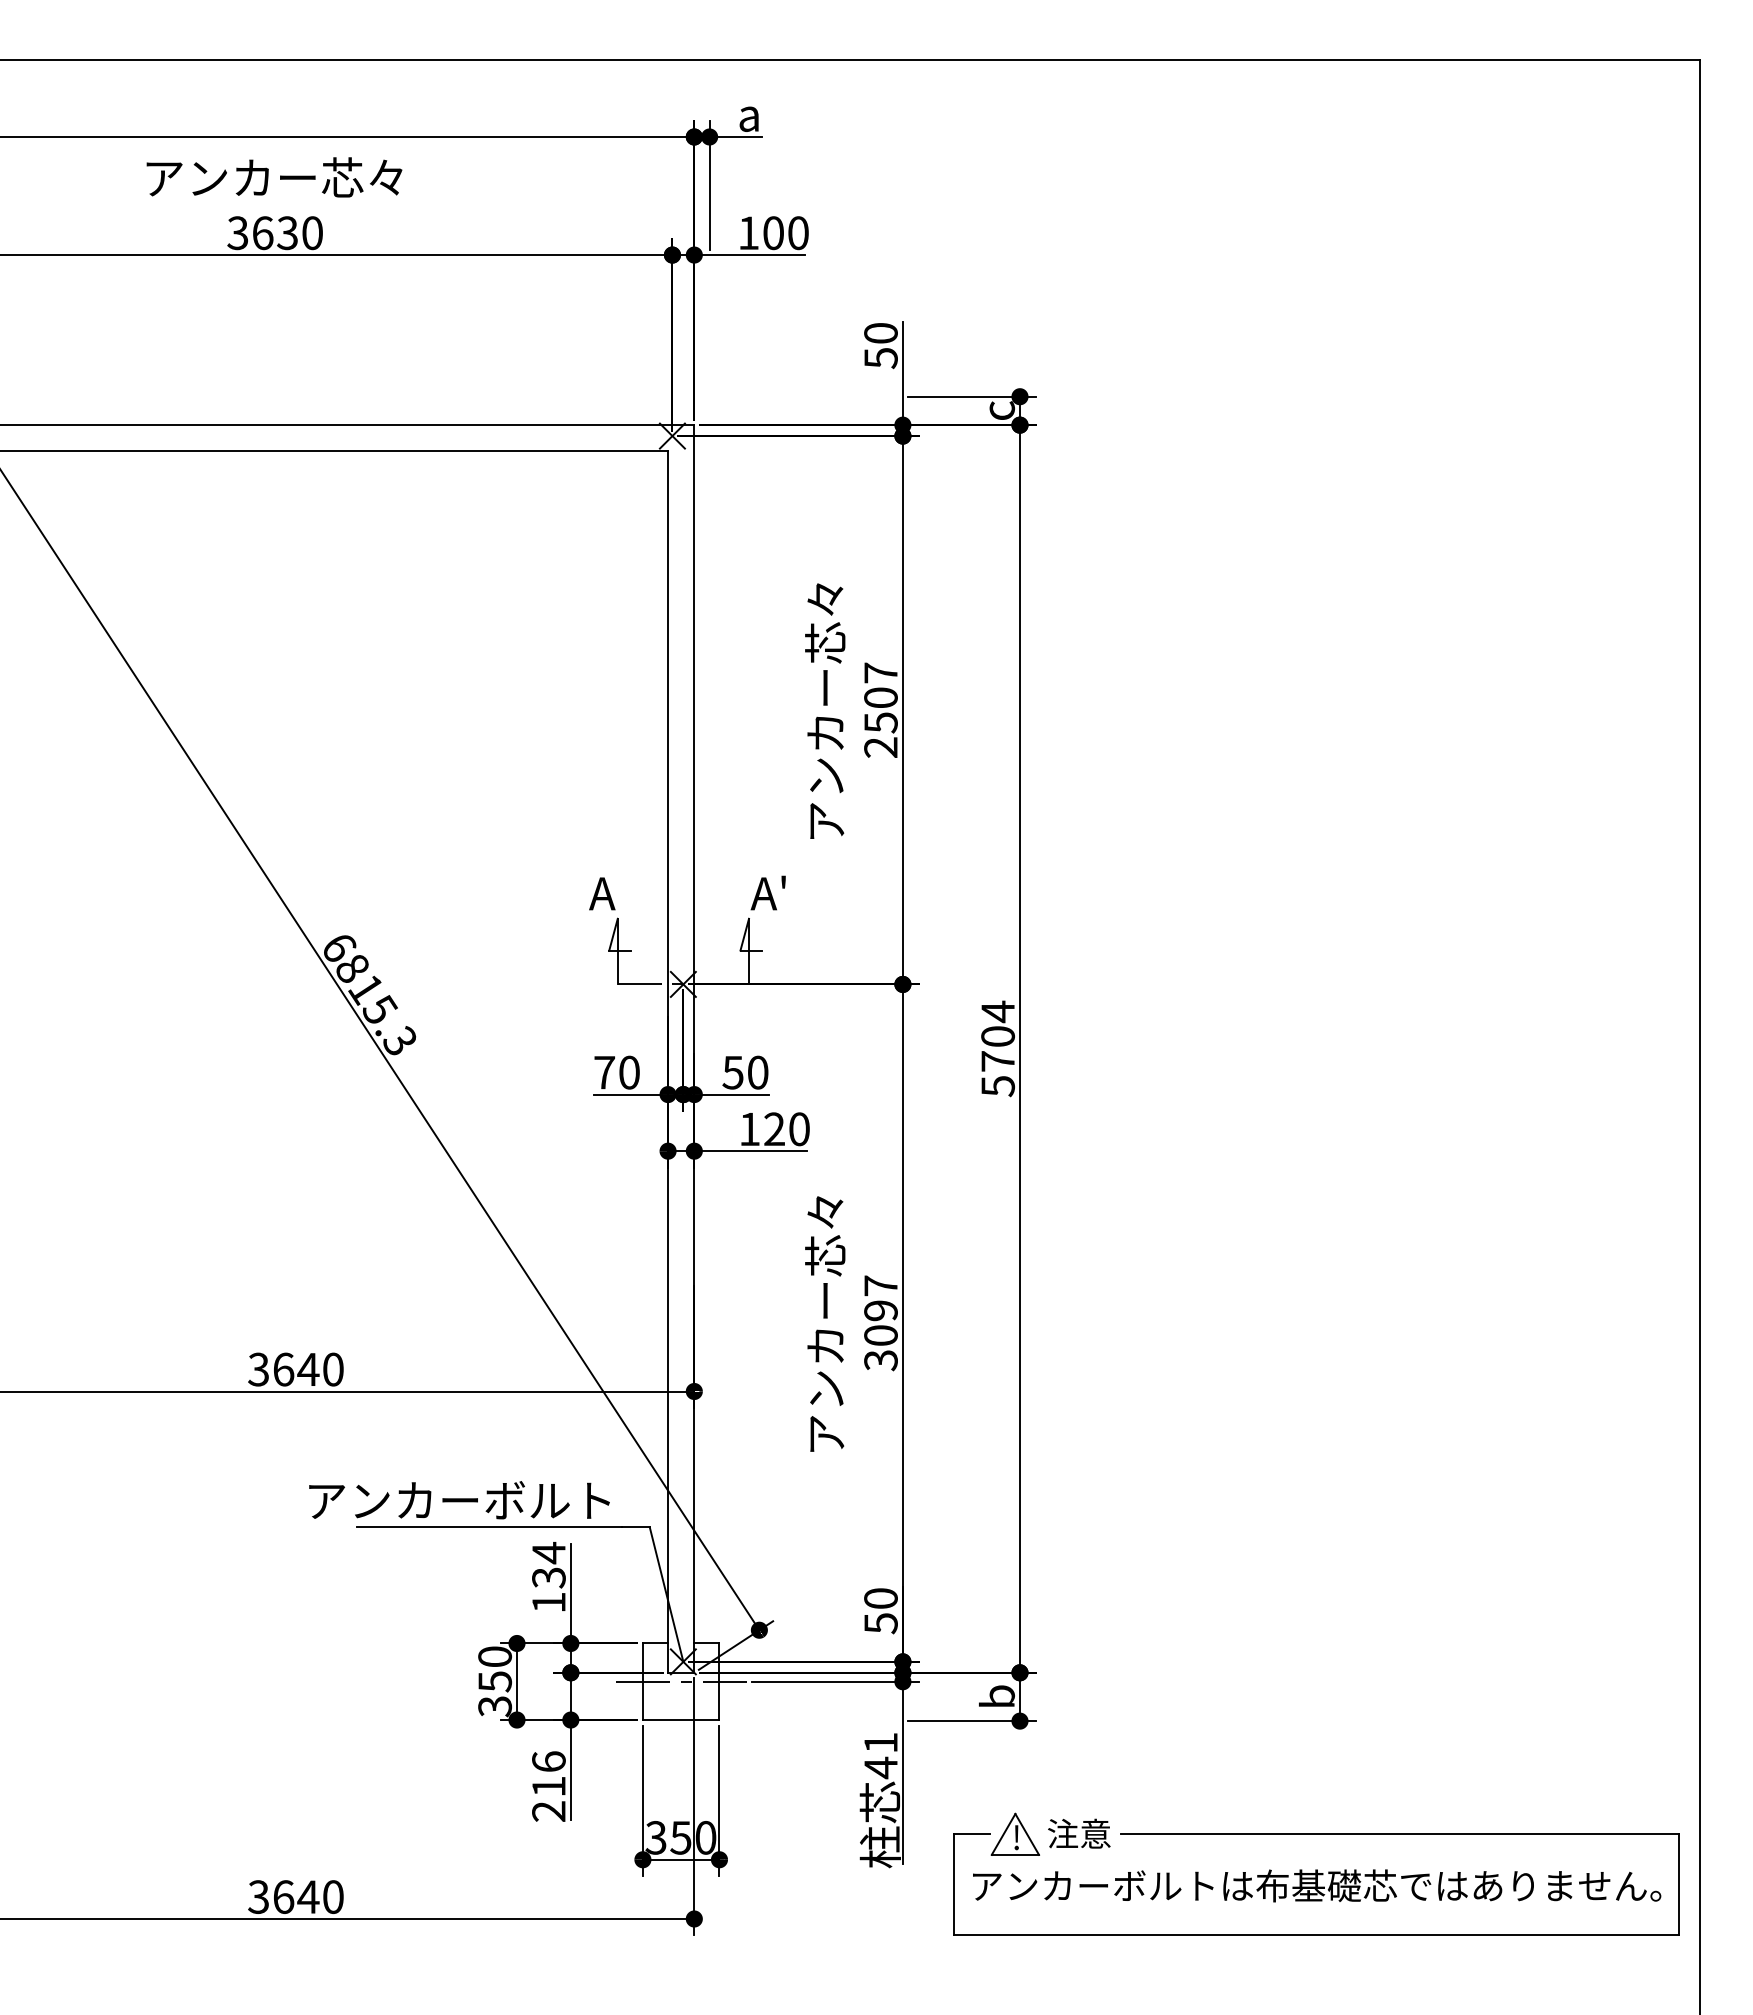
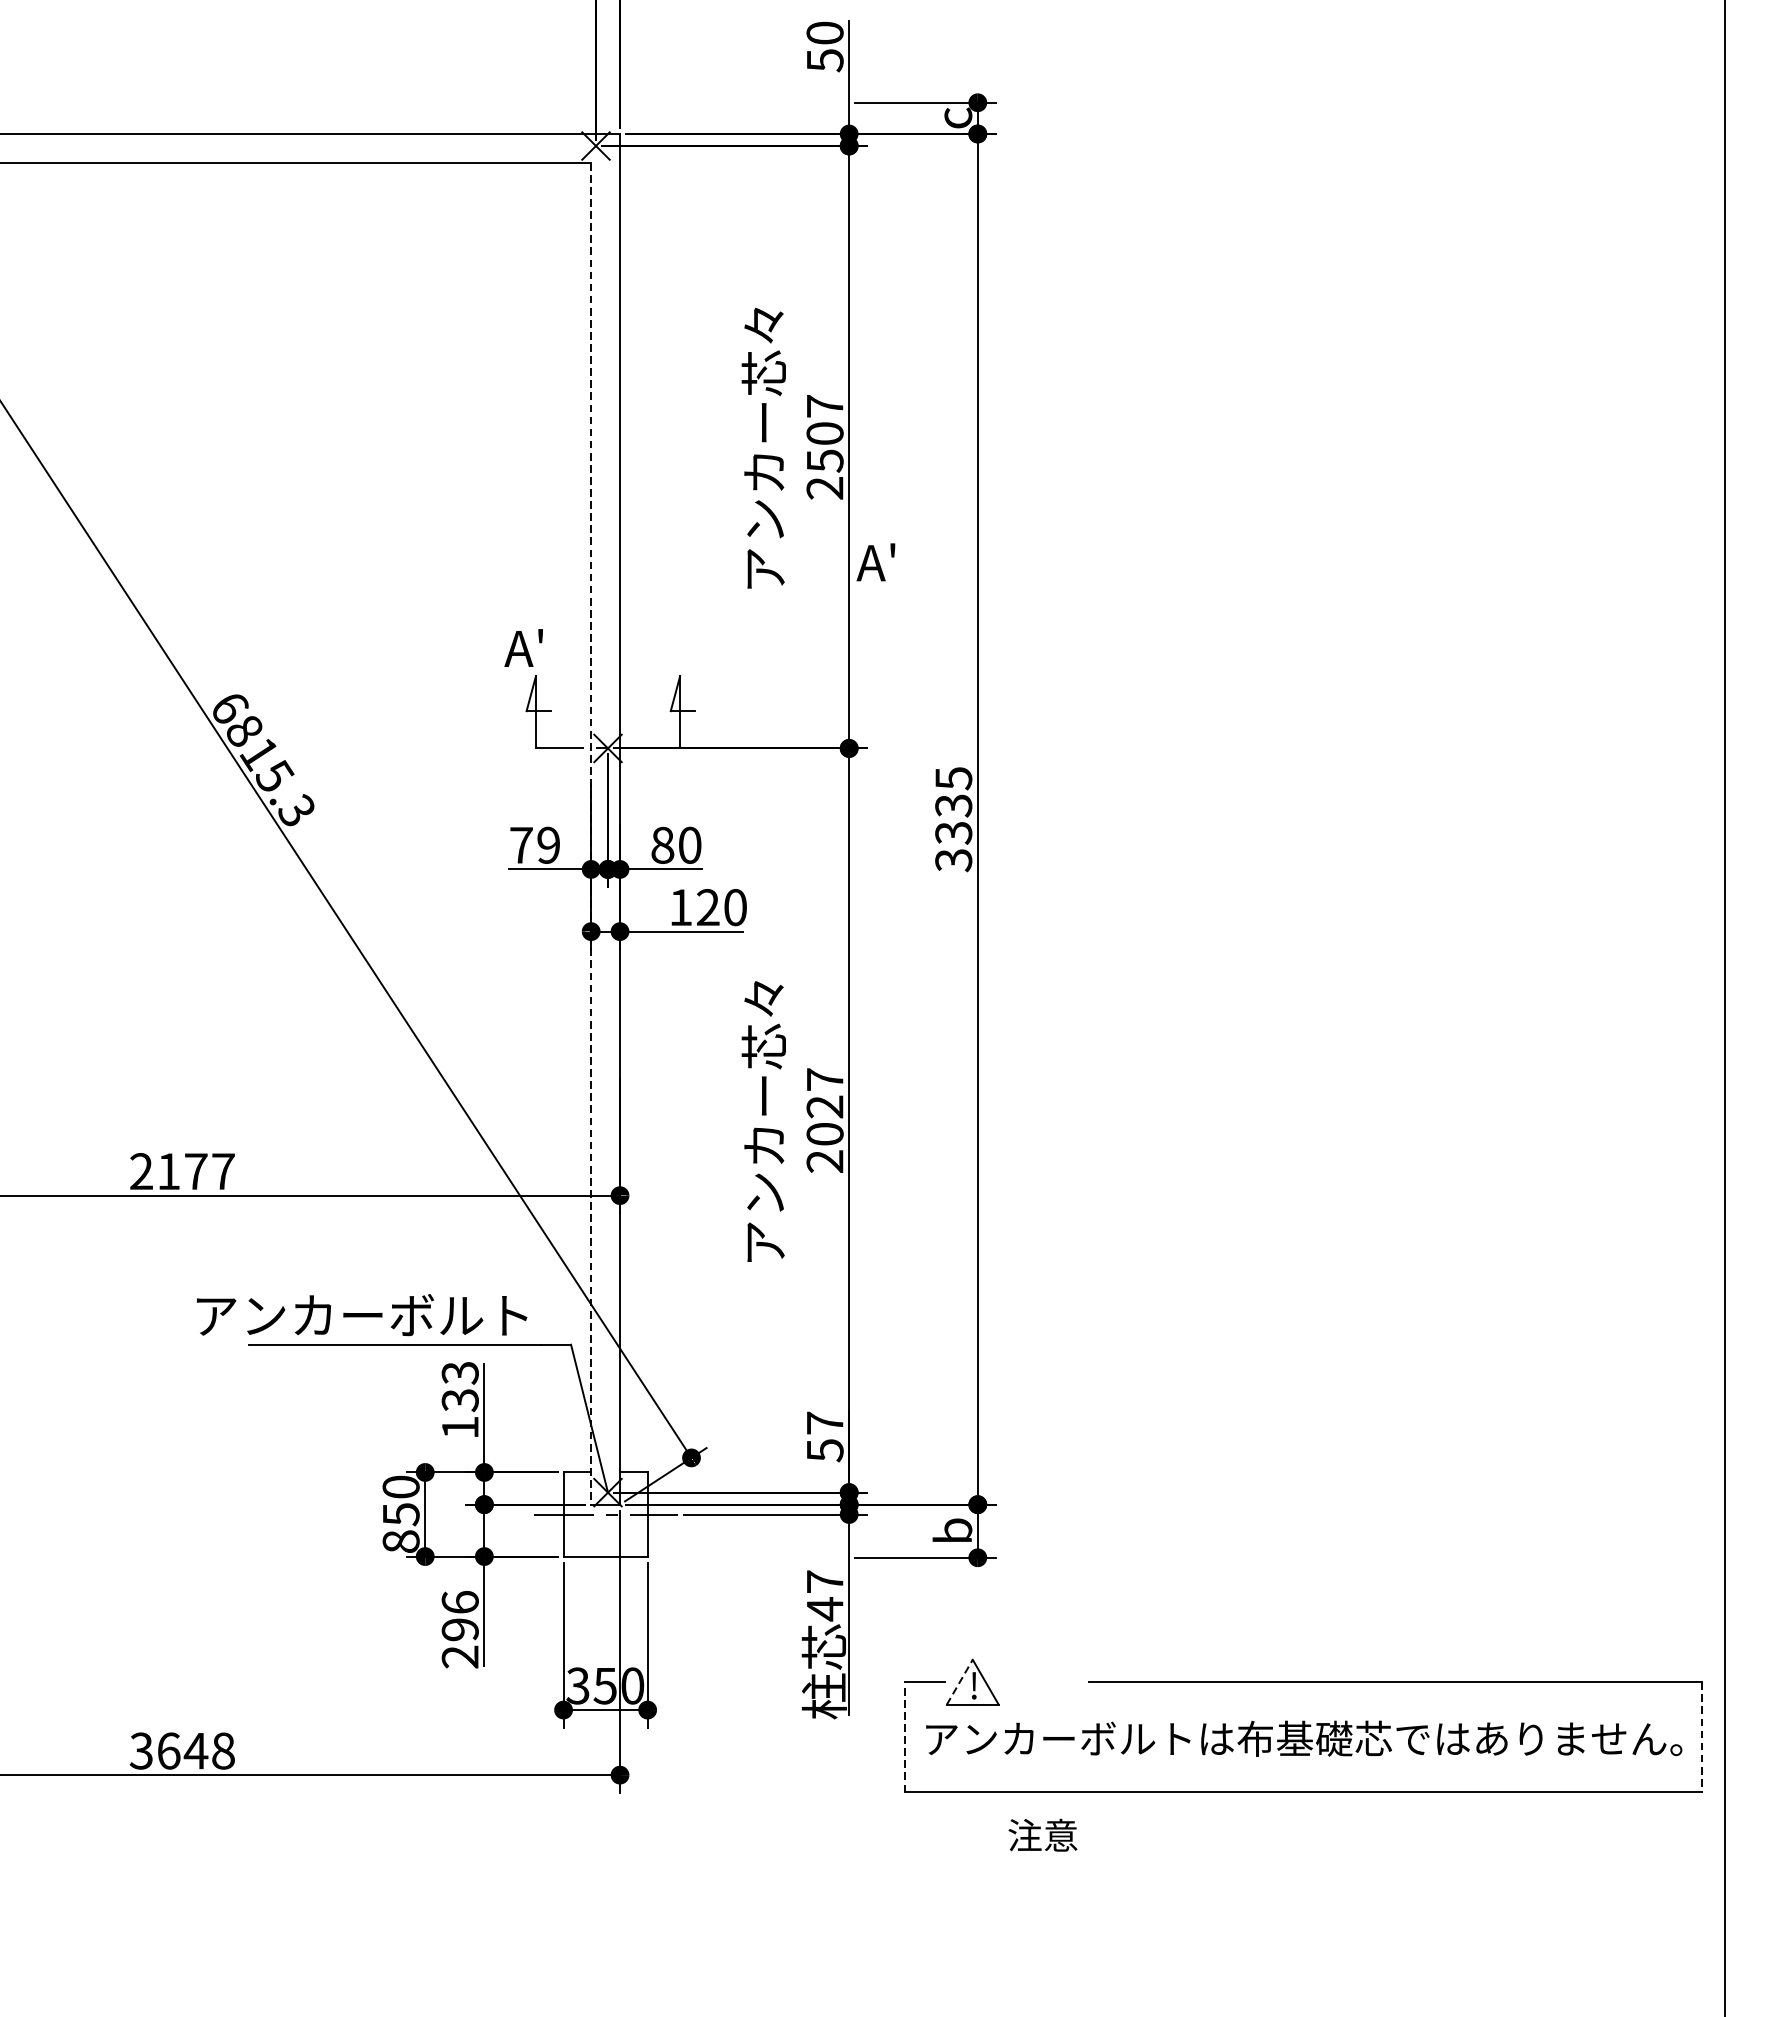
text: (622, 881) -> (541, 635), A -> A'
text: (767, 892) -> (875, 561), moved
text: (998, 1048) -> (954, 818), 5704 -> 3335
line: (668, 1062) -> (591, 834), solid -> dashed
text: (629, 1072) -> (548, 845), 70 -> 79
text: (732, 1072) -> (661, 845), 50 -> 80
text: (880, 1335) -> (824, 1134), 3097 -> 2027
text: (295, 1369) -> (181, 1171), 3640 -> 2177
text: (548, 1552) -> (459, 1372), 134 -> 133
text: (880, 1598) -> (824, 1423), 50 -> 57
text: (494, 1706) -> (400, 1541), 350 -> 850
text: (880, 1742) -> (824, 1581), 41 -> 47
text: (548, 1786) -> (459, 1629), 216 -> 296
text: (1079, 1833) -> (1043, 1835), moved
line: (1003, 1834) -> (959, 1682), solid -> dashed
line: (953, 1883) -> (904, 1736), solid -> dashed
line: (1679, 1884) -> (1702, 1737), solid -> dashed
text: (333, 1896) -> (223, 1750), 3640 -> 3648

